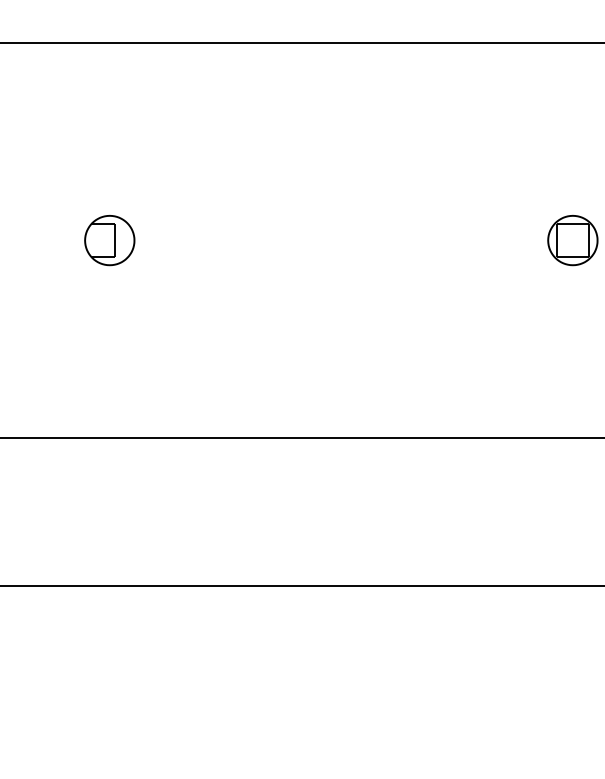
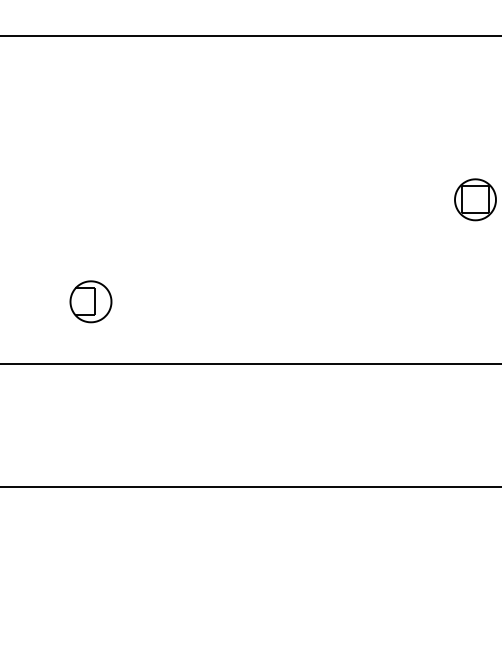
part: (109, 240) -> (90, 301), moved

